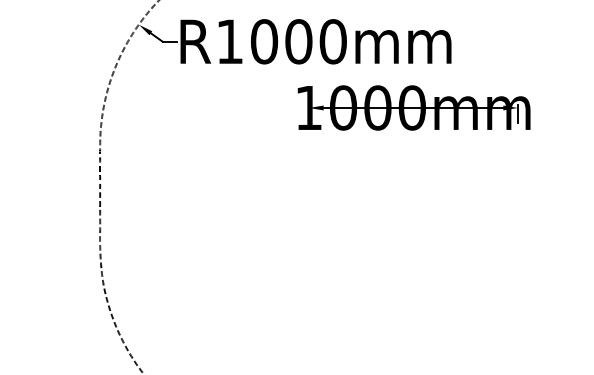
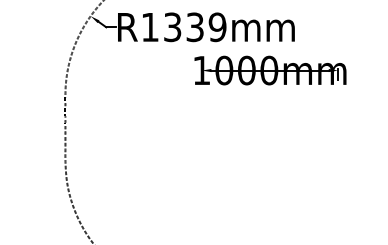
text: (297, 42) -> (194, 27), R1000mm -> R1339mm

